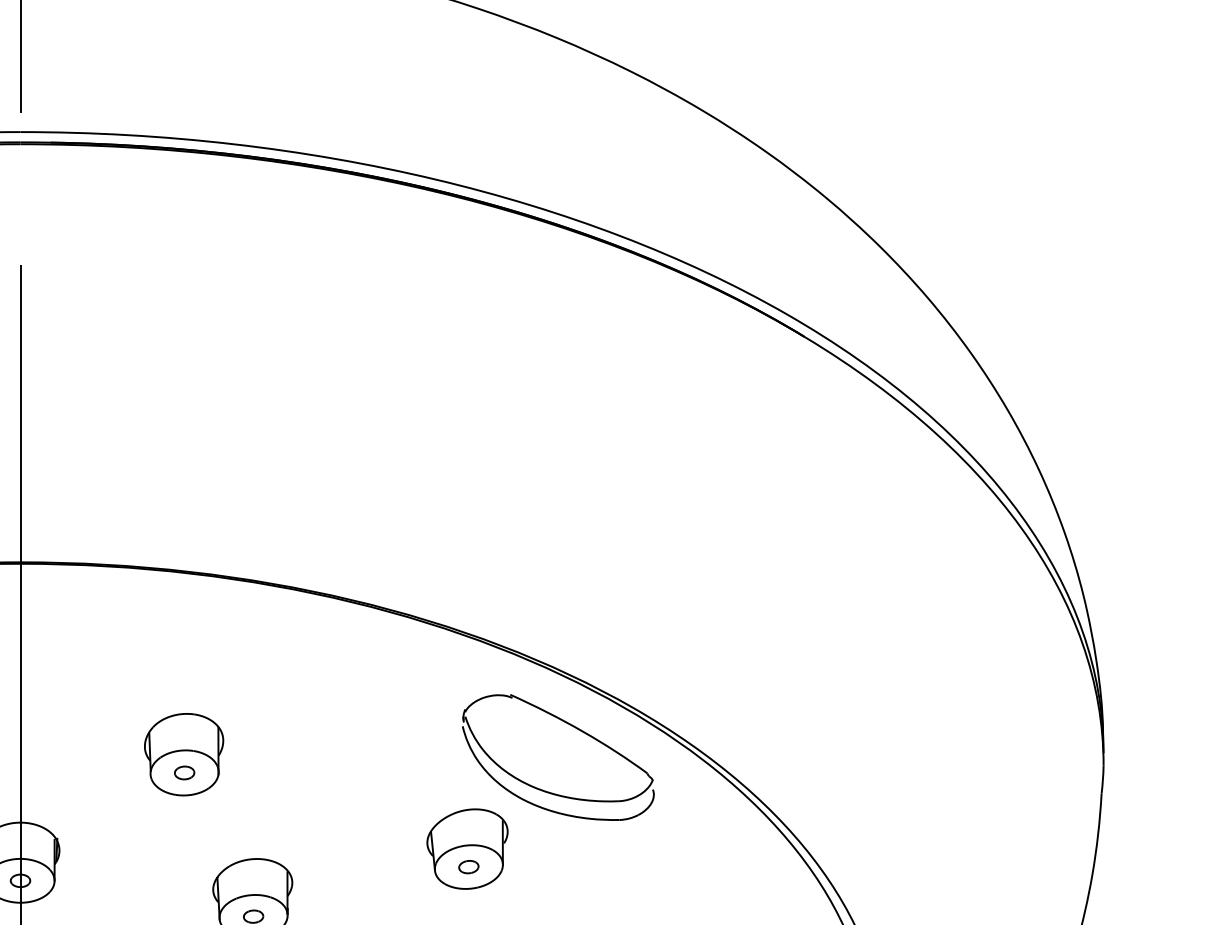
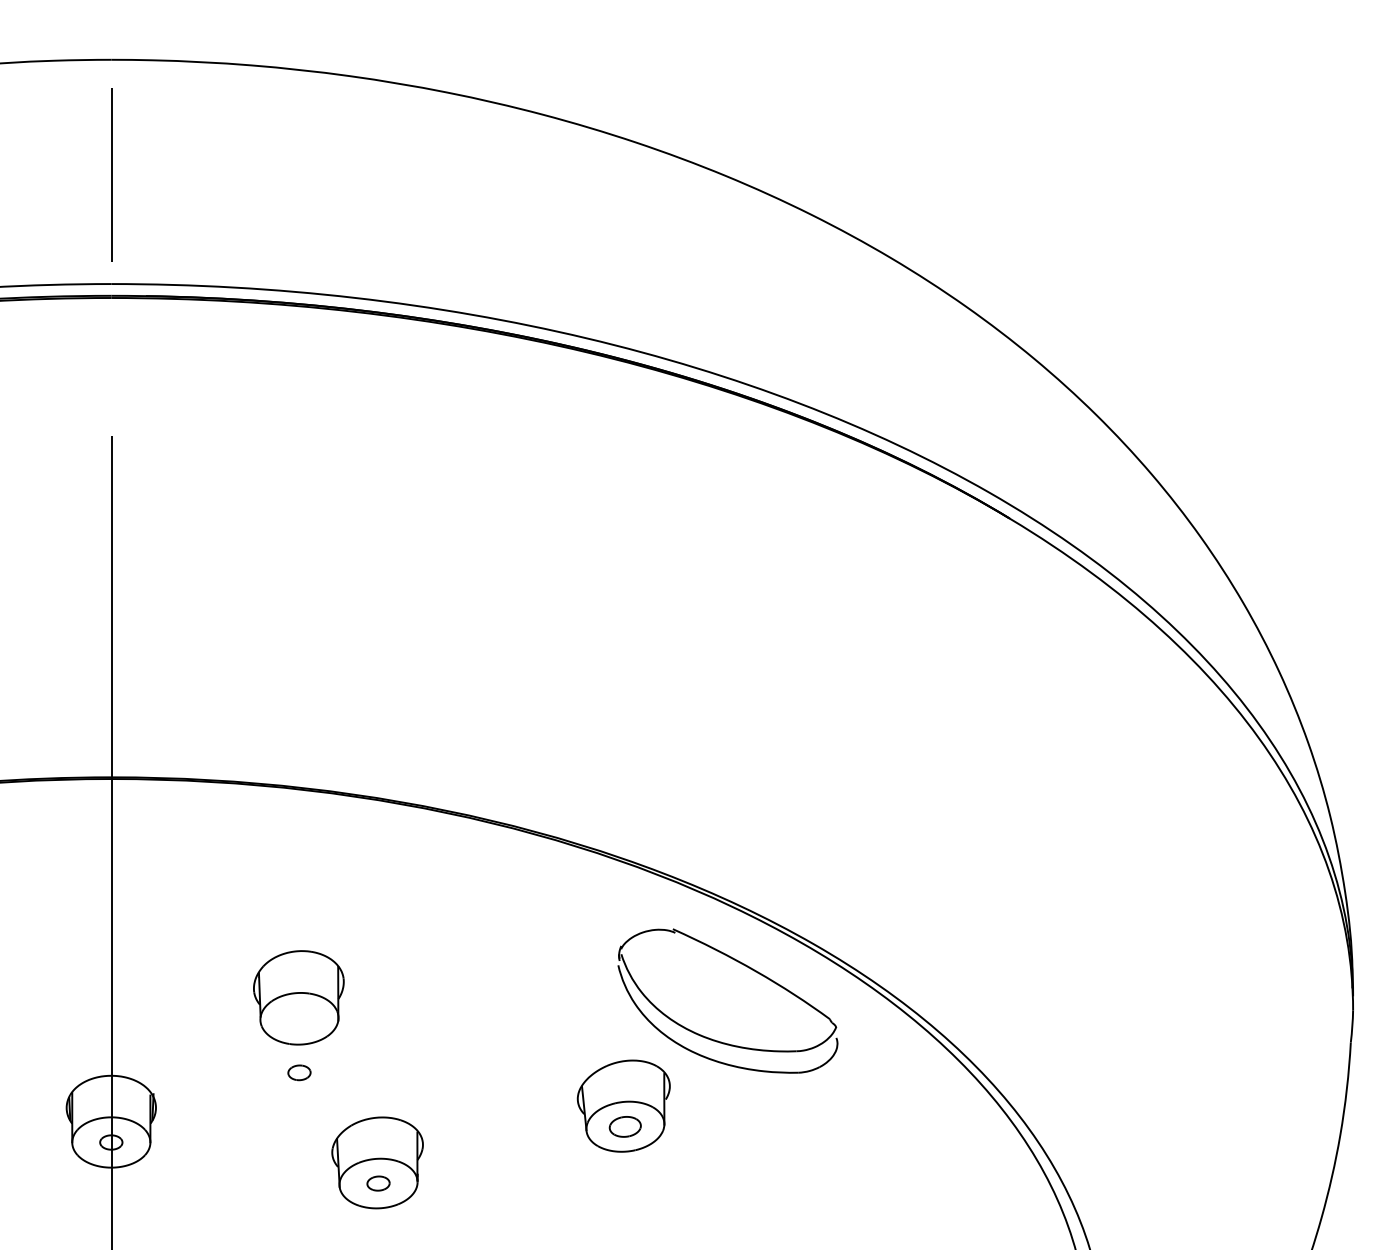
part: (184, 772) -> (299, 1072), moved
part: (468, 866) -> (625, 1126), size x1.4

